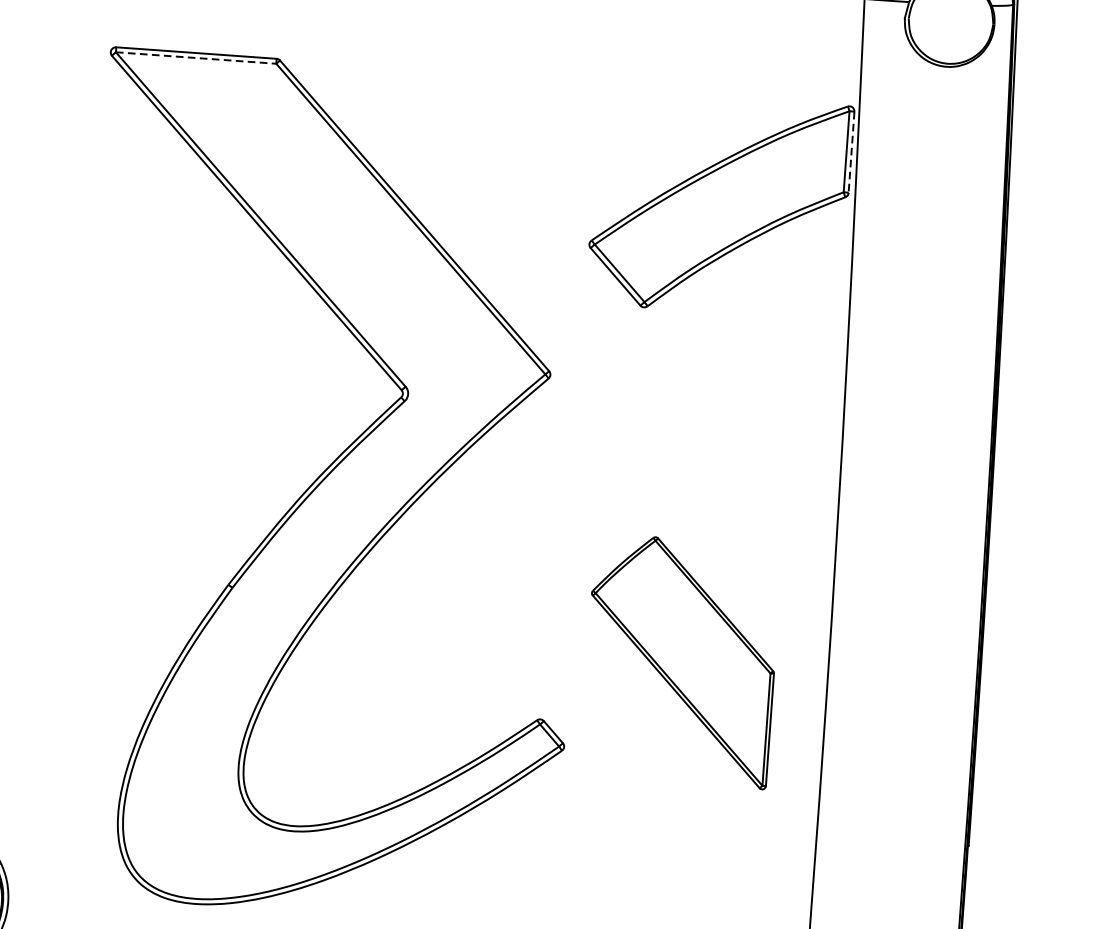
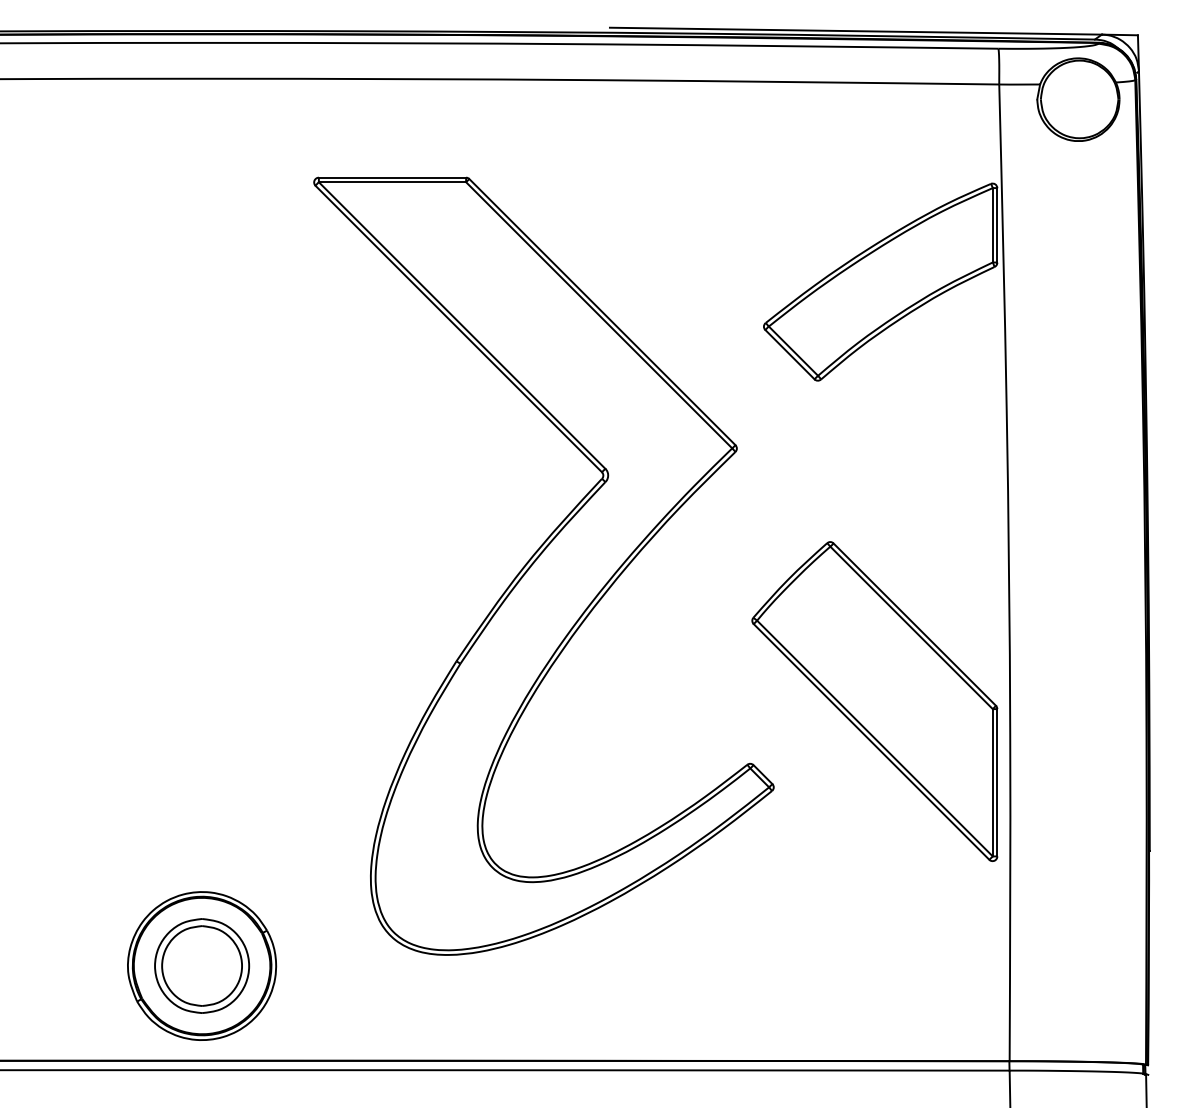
line: (196, 58) -> (392, 182), dashed -> solid
line: (851, 152) -> (997, 225), dashed -> solid
part: (680, 661) -> (874, 701), size x1.43

